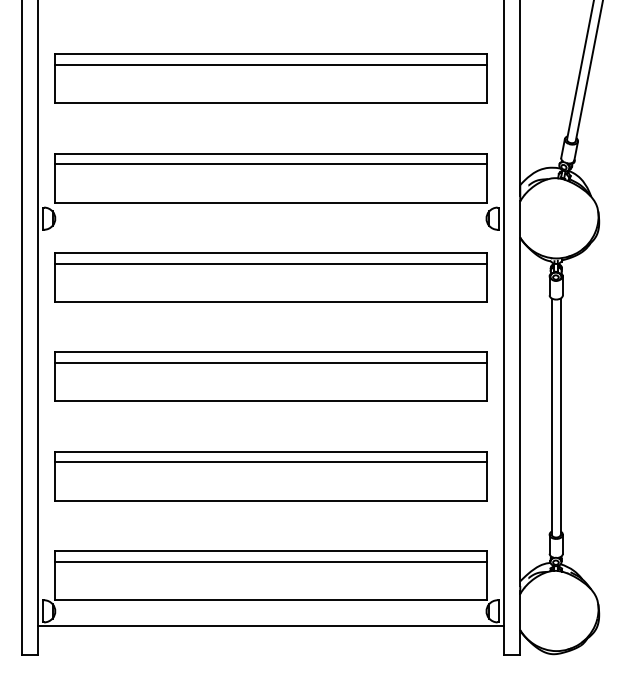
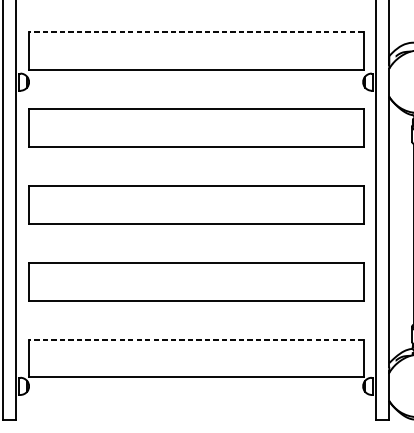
line: (270, 153) -> (195, 31), solid -> dashed
line: (270, 164) -> (195, 40), removed
line: (270, 263) -> (195, 116), removed
line: (270, 363) -> (195, 194), removed
line: (270, 462) -> (195, 271), removed
line: (270, 551) -> (195, 340), solid -> dashed
line: (270, 561) -> (195, 347), removed
line: (270, 625) -> (195, 397), removed

